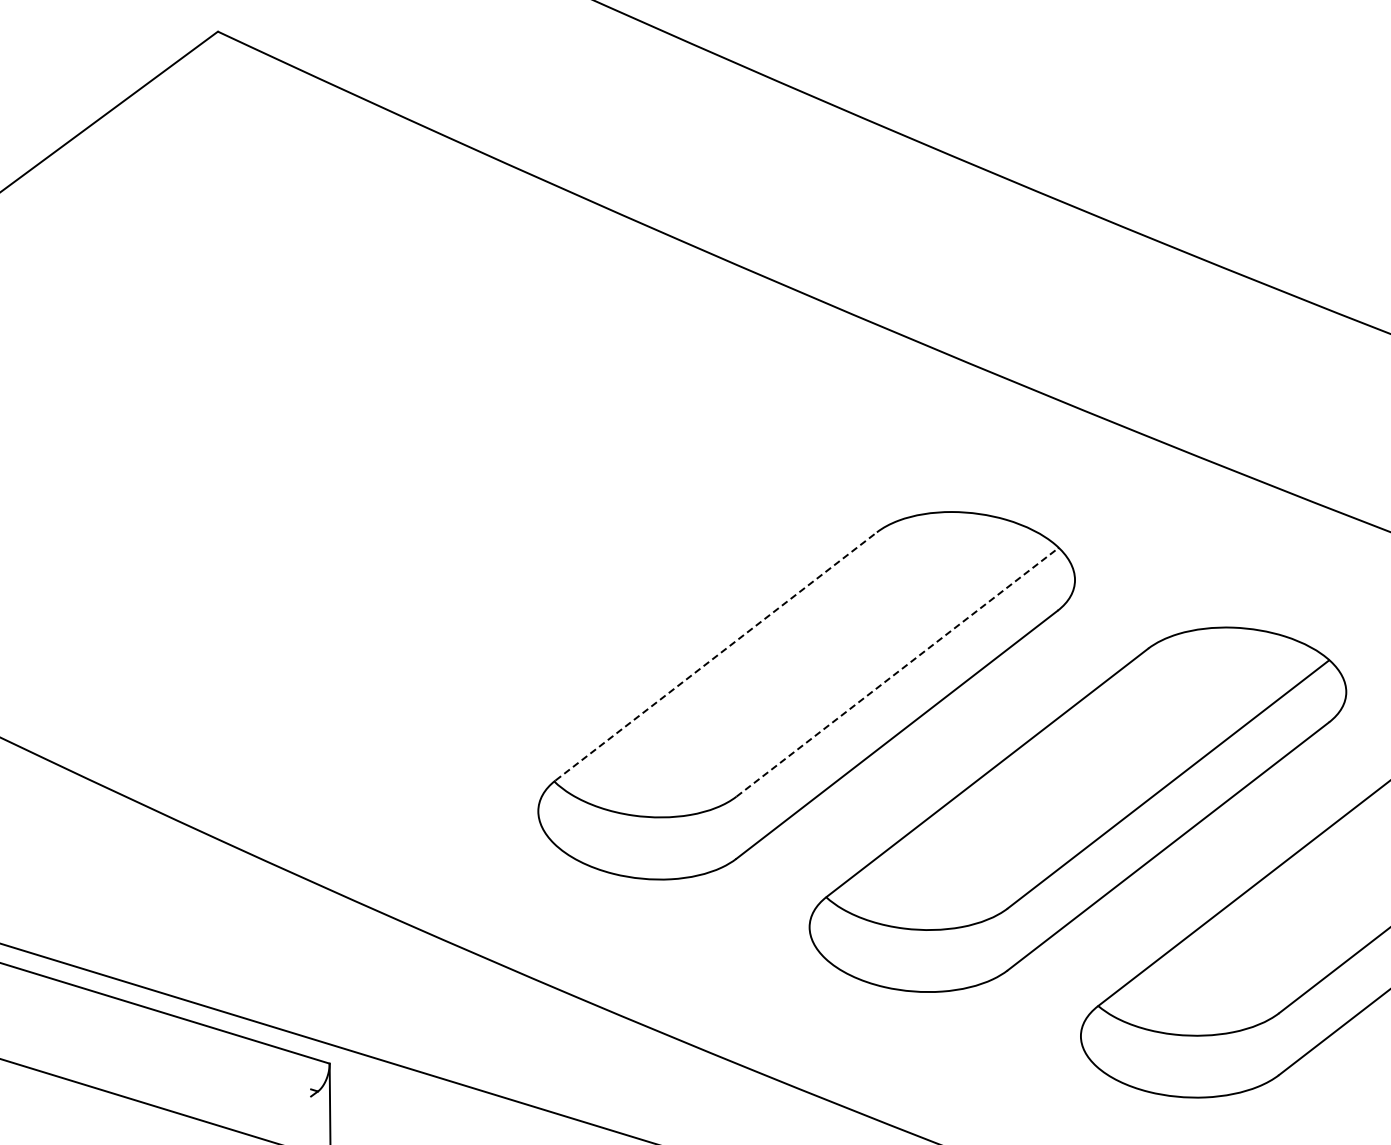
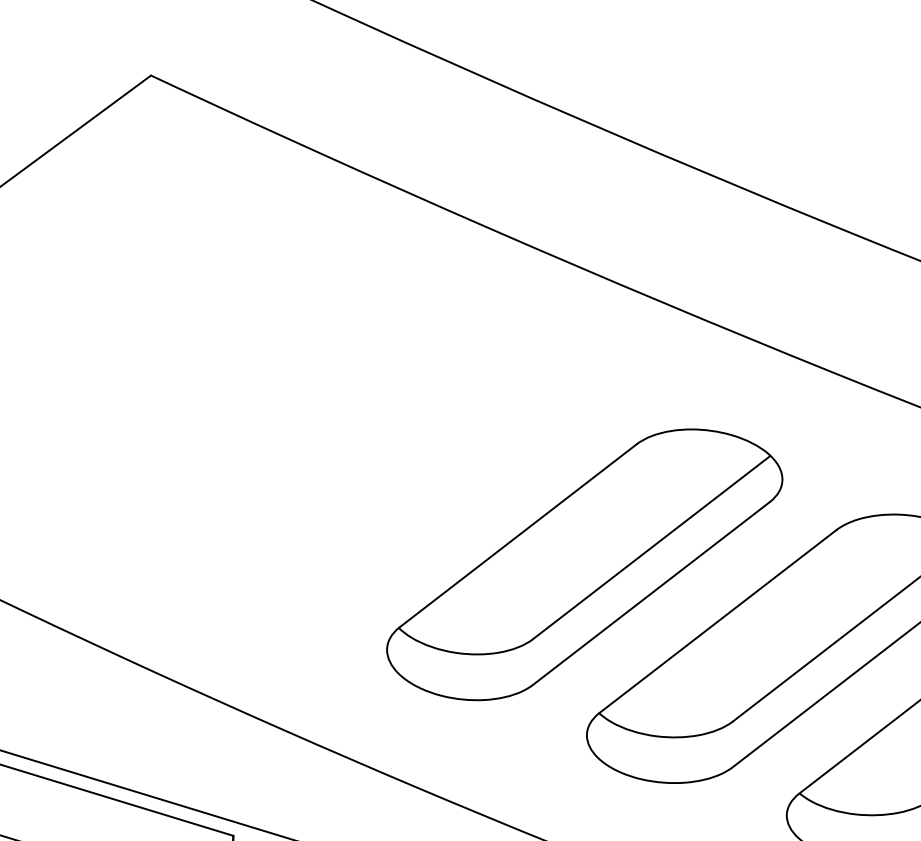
line: (716, 656) -> (518, 535), dashed -> solid
line: (897, 672) -> (651, 547), dashed -> solid

